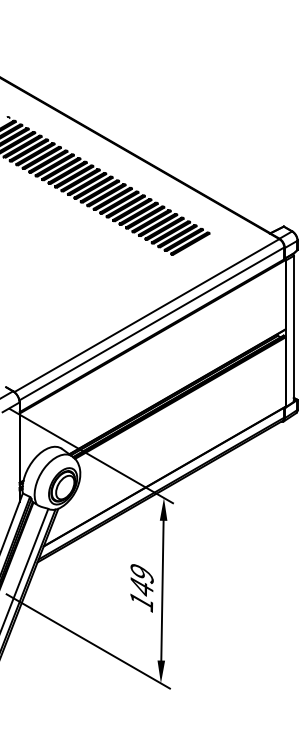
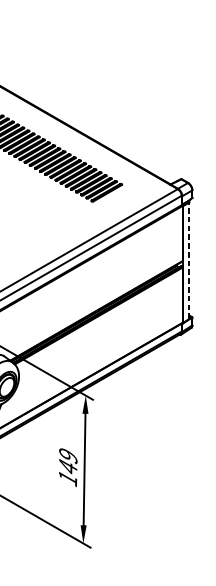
line: (293, 328) -> (189, 260), solid -> dashed

